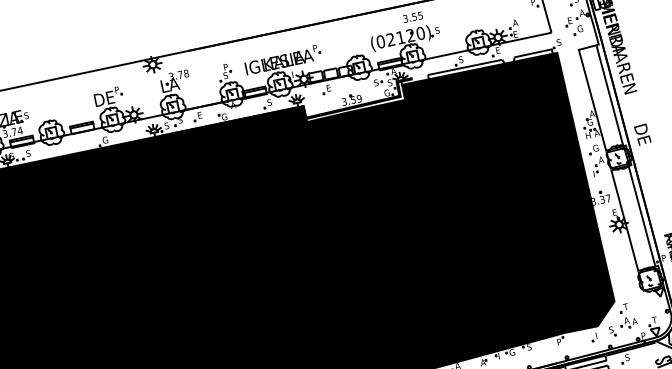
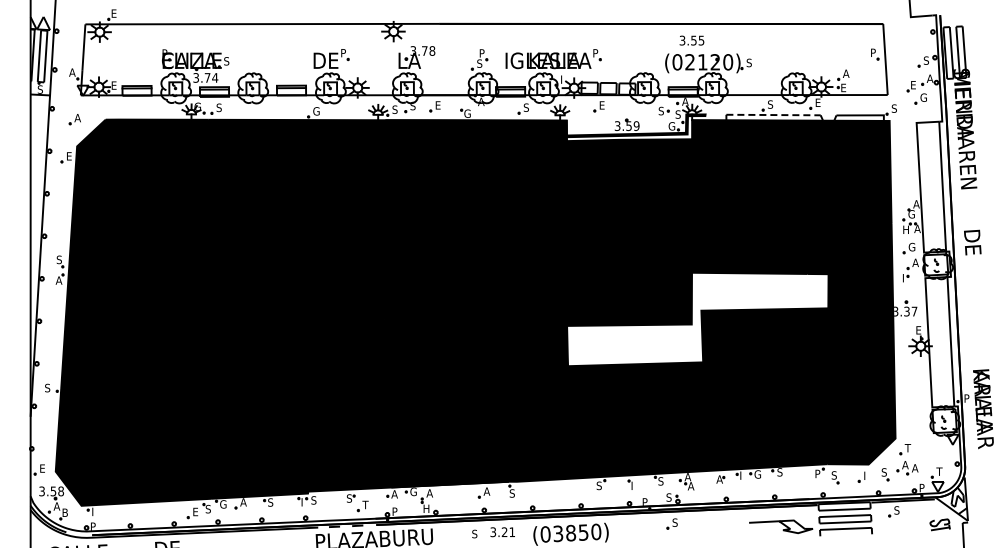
text: (412, 17) -> (691, 40), moved
line: (465, 67) -> (774, 115), solid -> dashed
fill: (439, 240) -> (697, 319), removed
part: (573, 341) -> (835, 477), added

